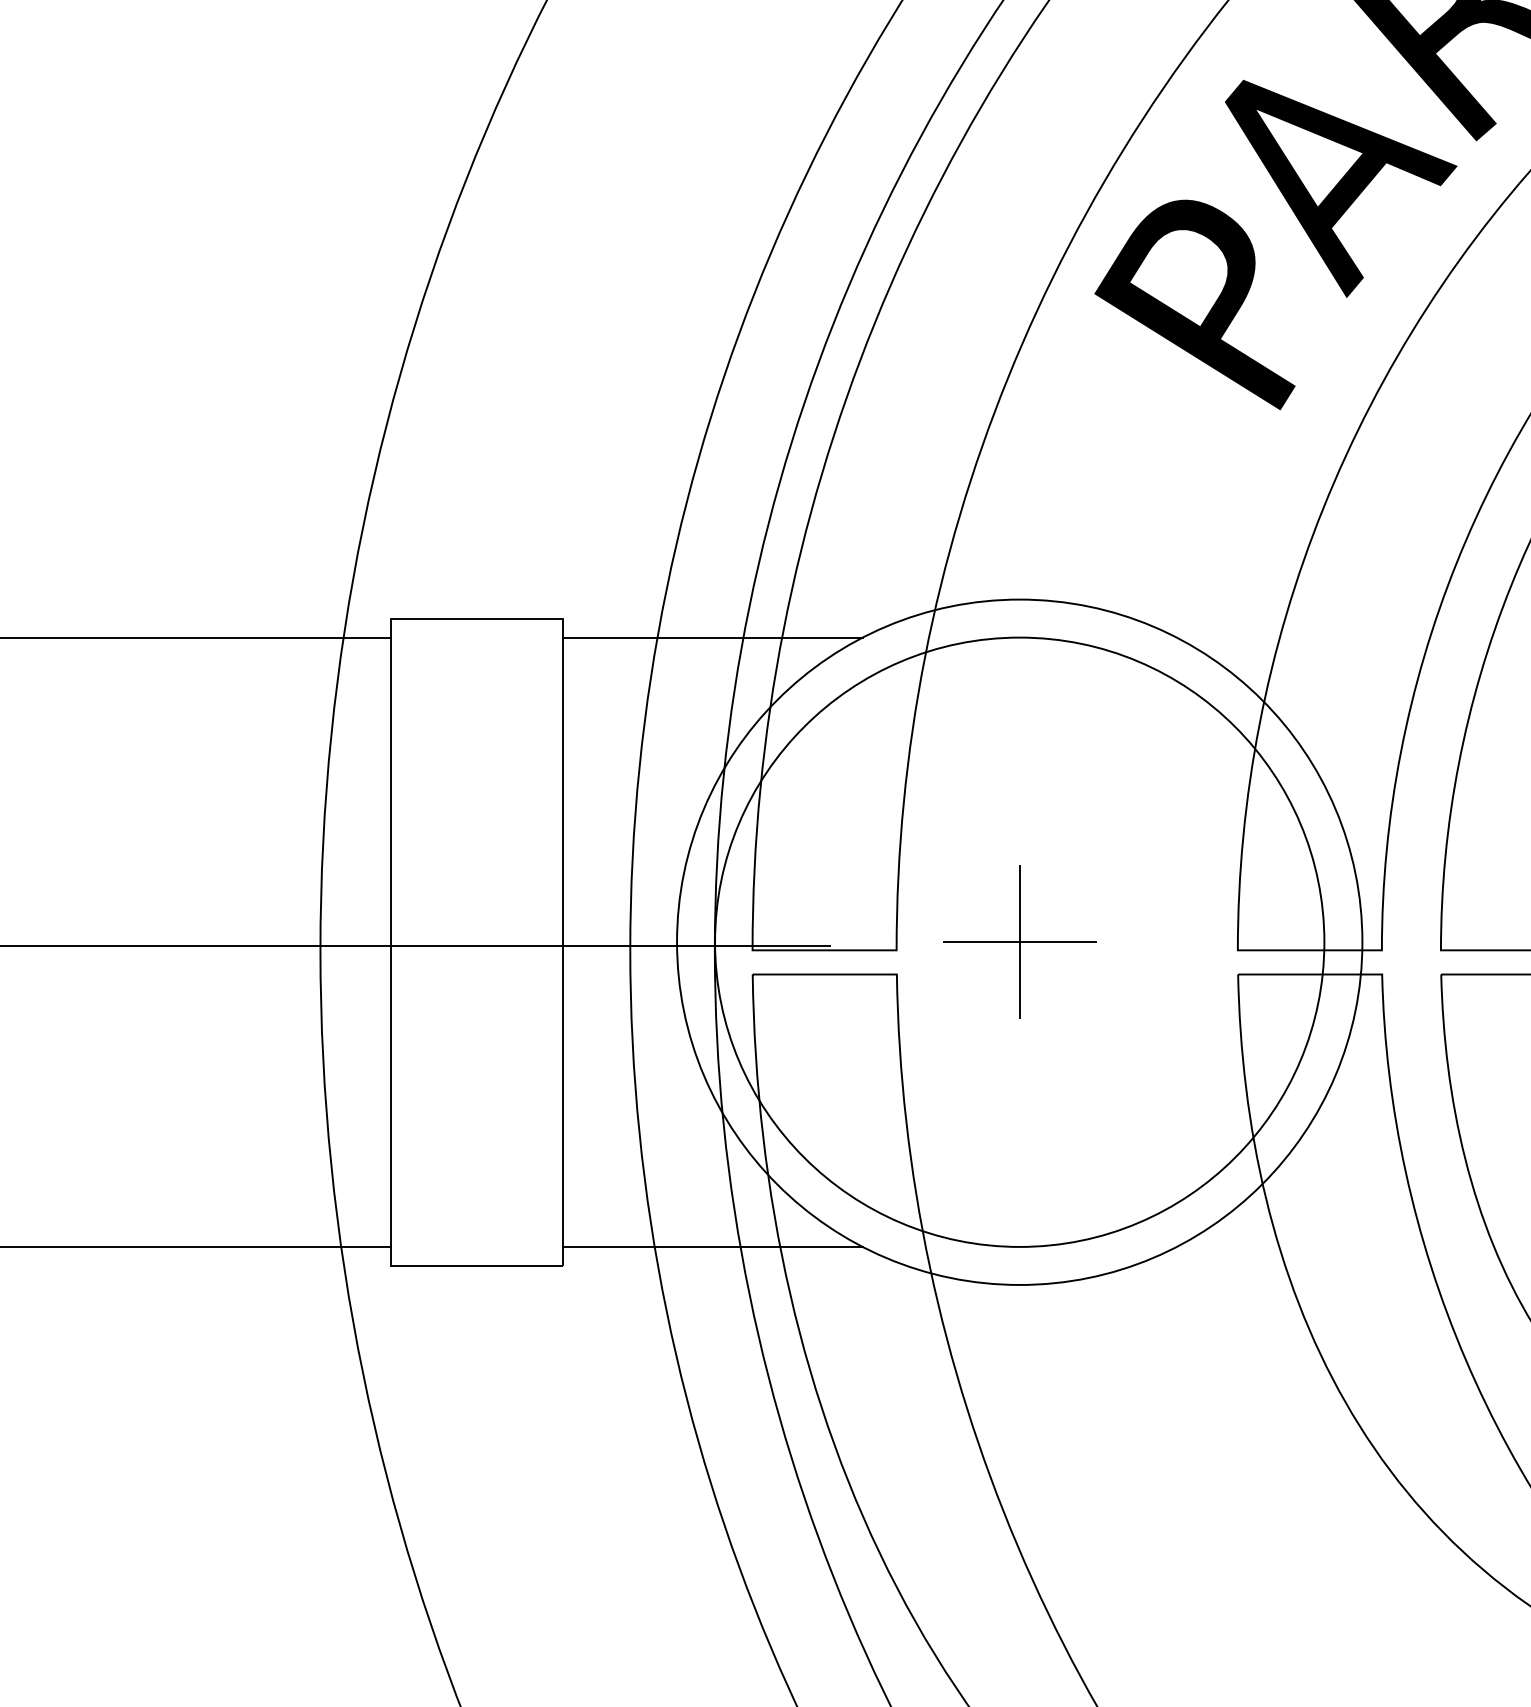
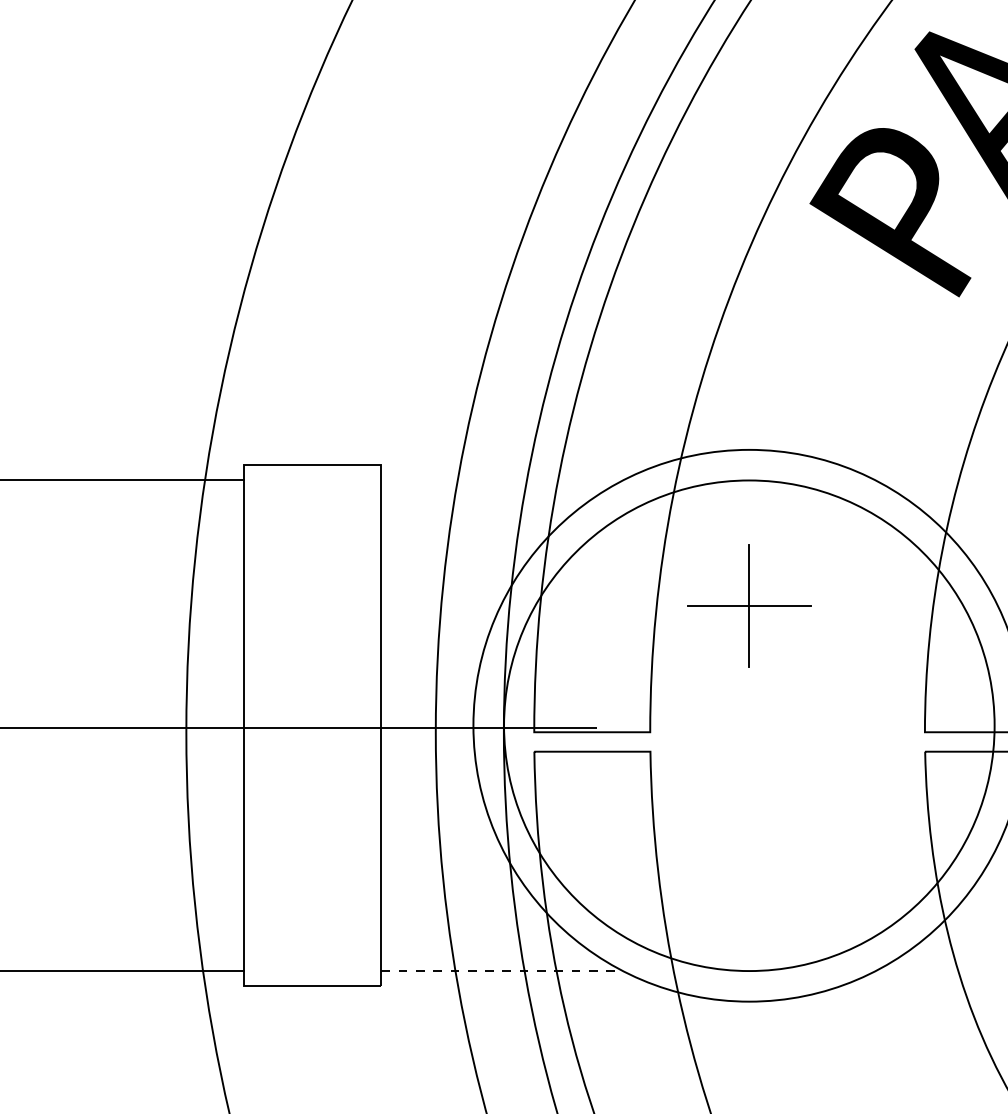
line: (712, 637) -> (501, 480), removed
part: (1019, 941) -> (749, 605), moved
line: (712, 1246) -> (501, 970), solid -> dashed

